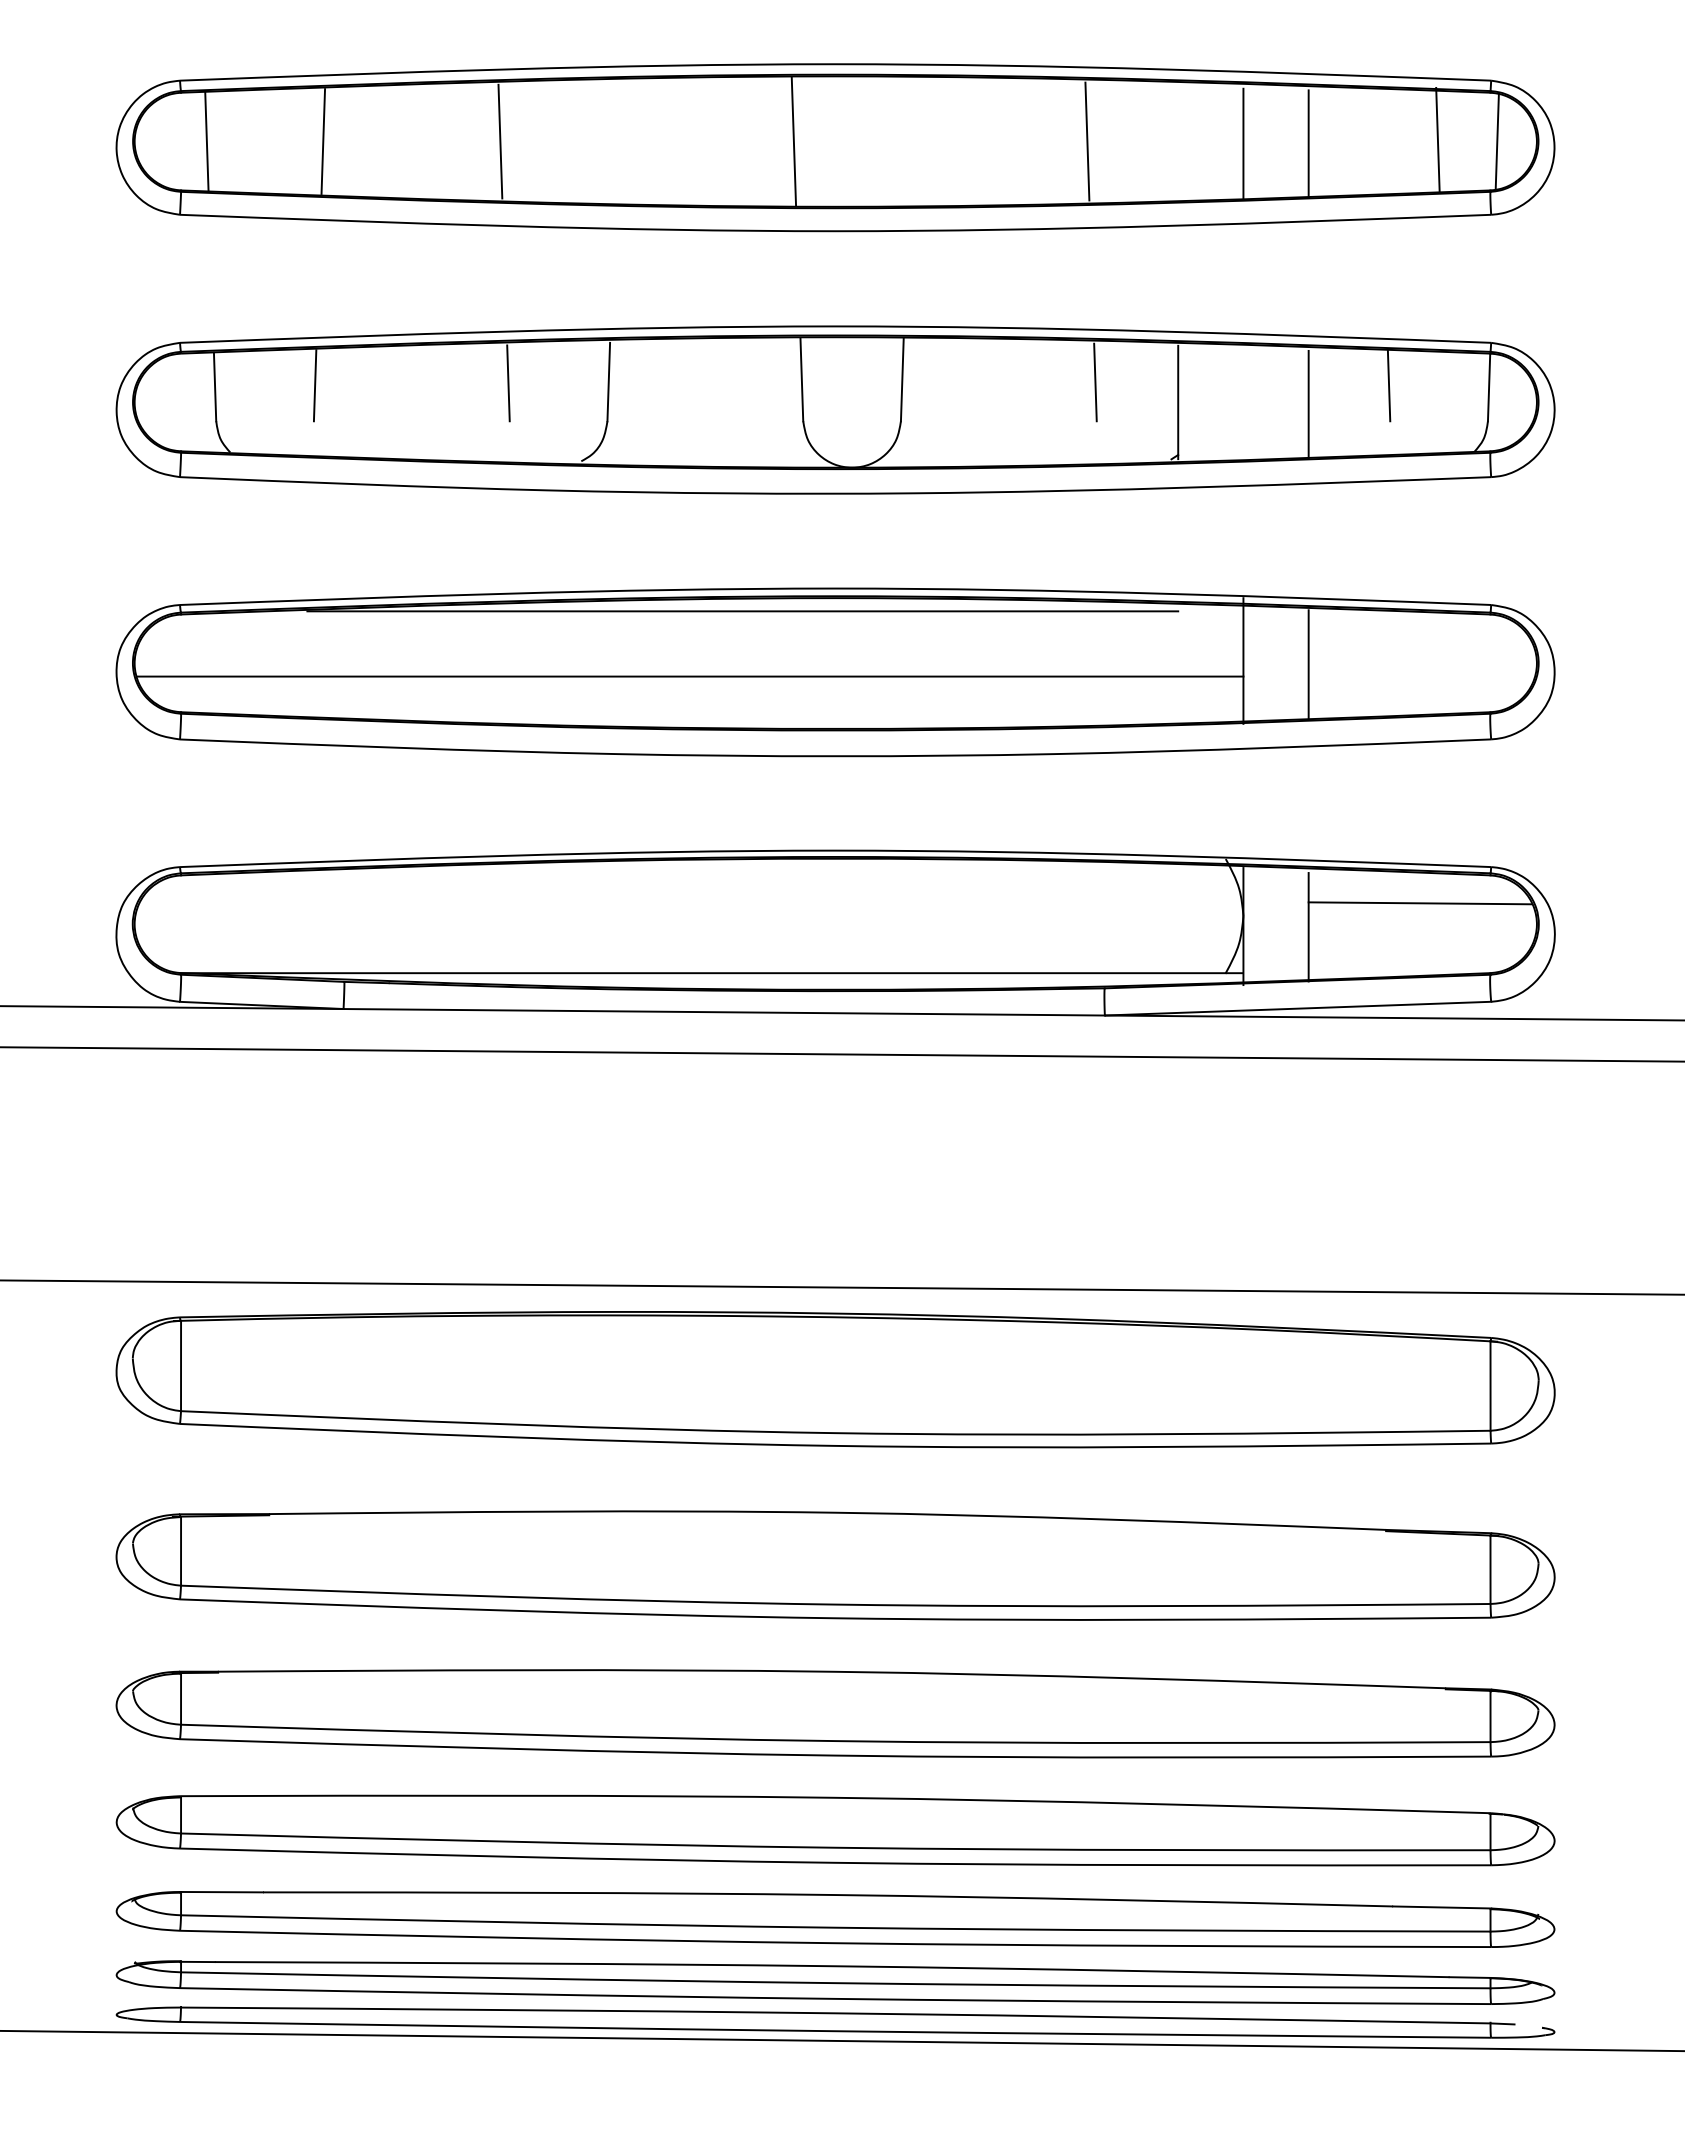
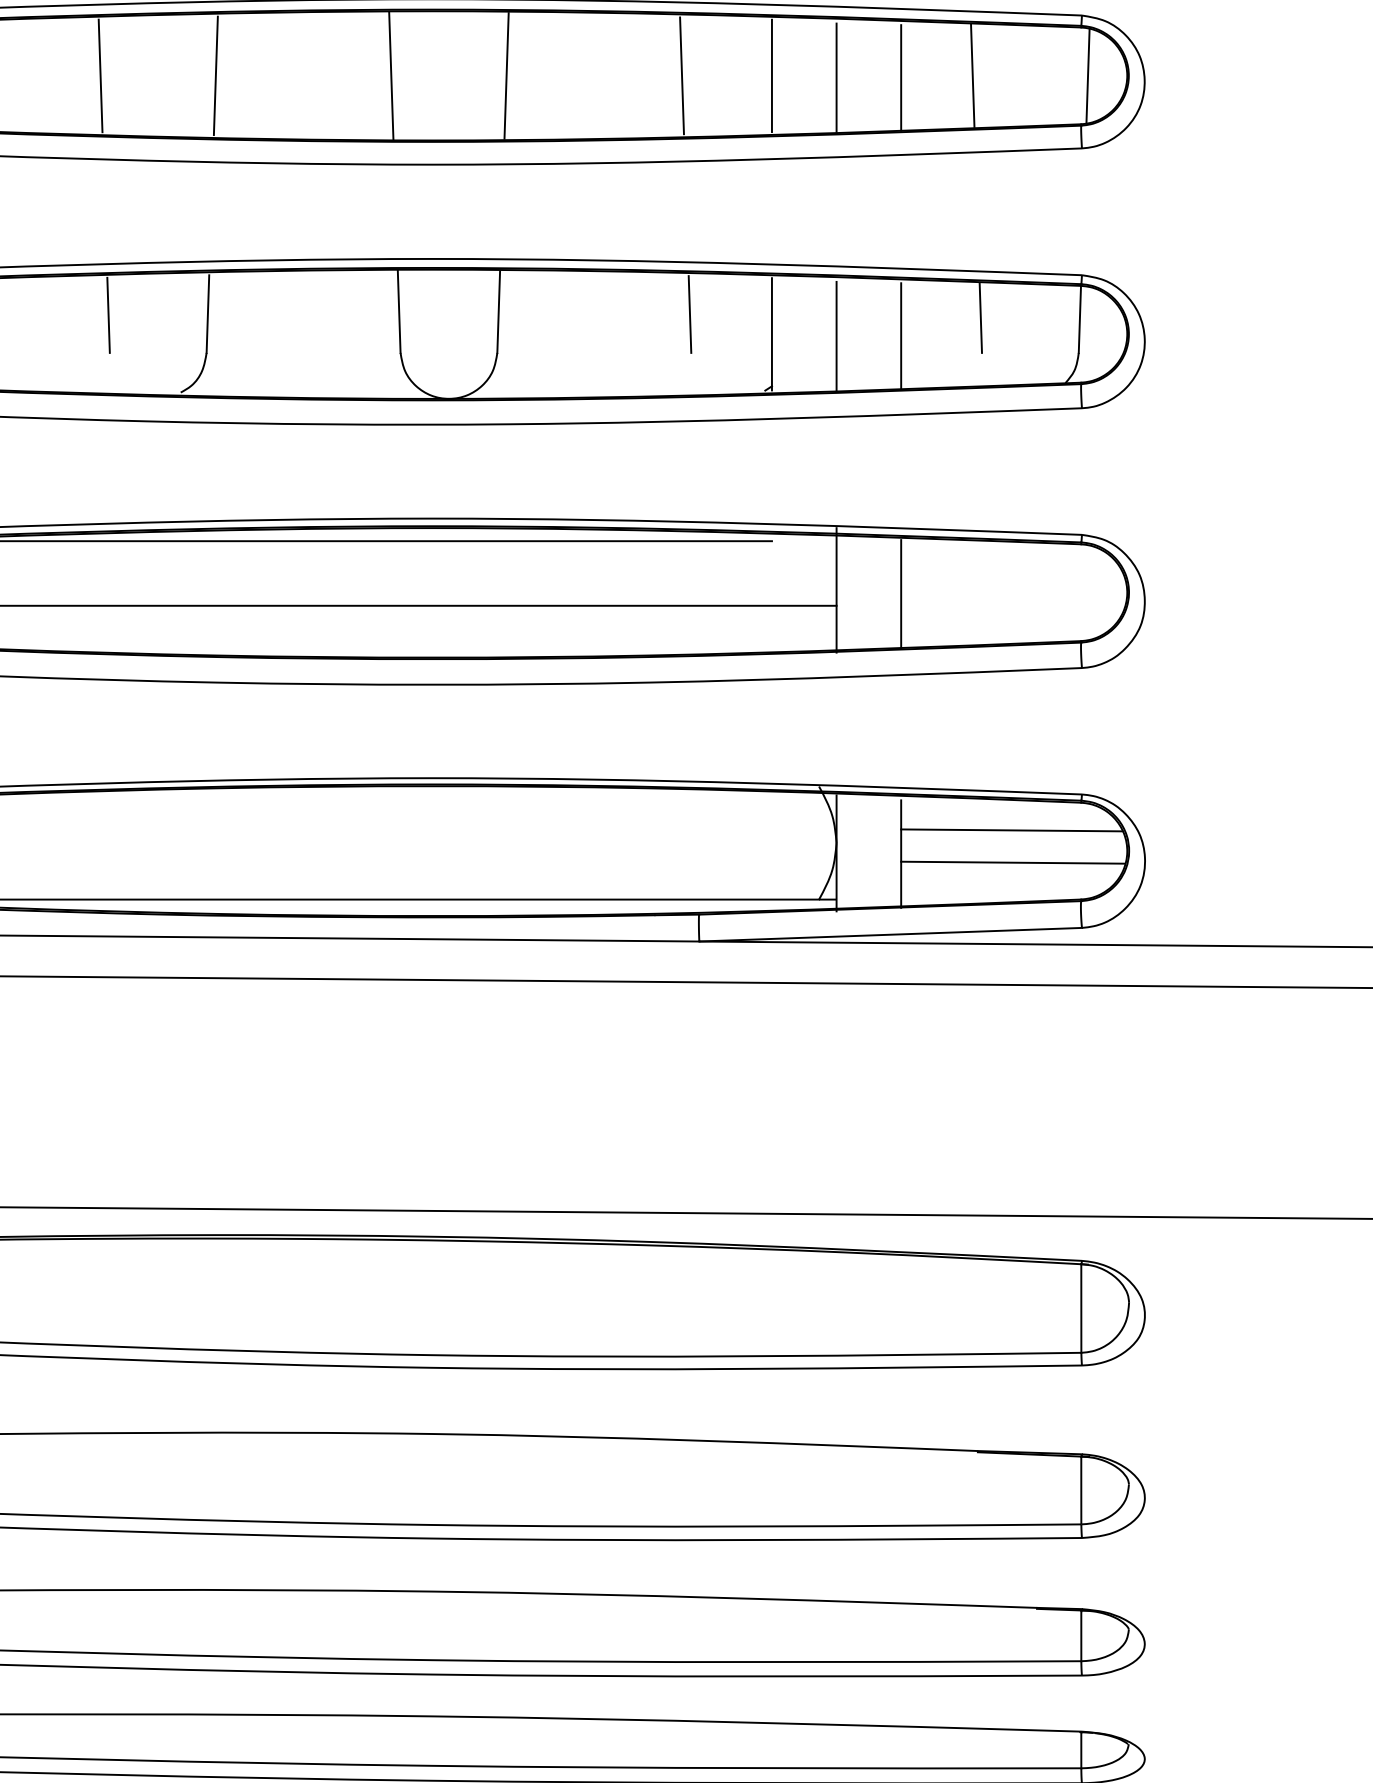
line: (1437, 139) -> (972, 75), moved
line: (616, 141) -> (215, 75), added
line: (910, 141) -> (506, 75), added
line: (1178, 141) -> (772, 75), added
line: (1243, 404) -> (836, 336), added
line: (1421, 935) -> (1012, 862), added

